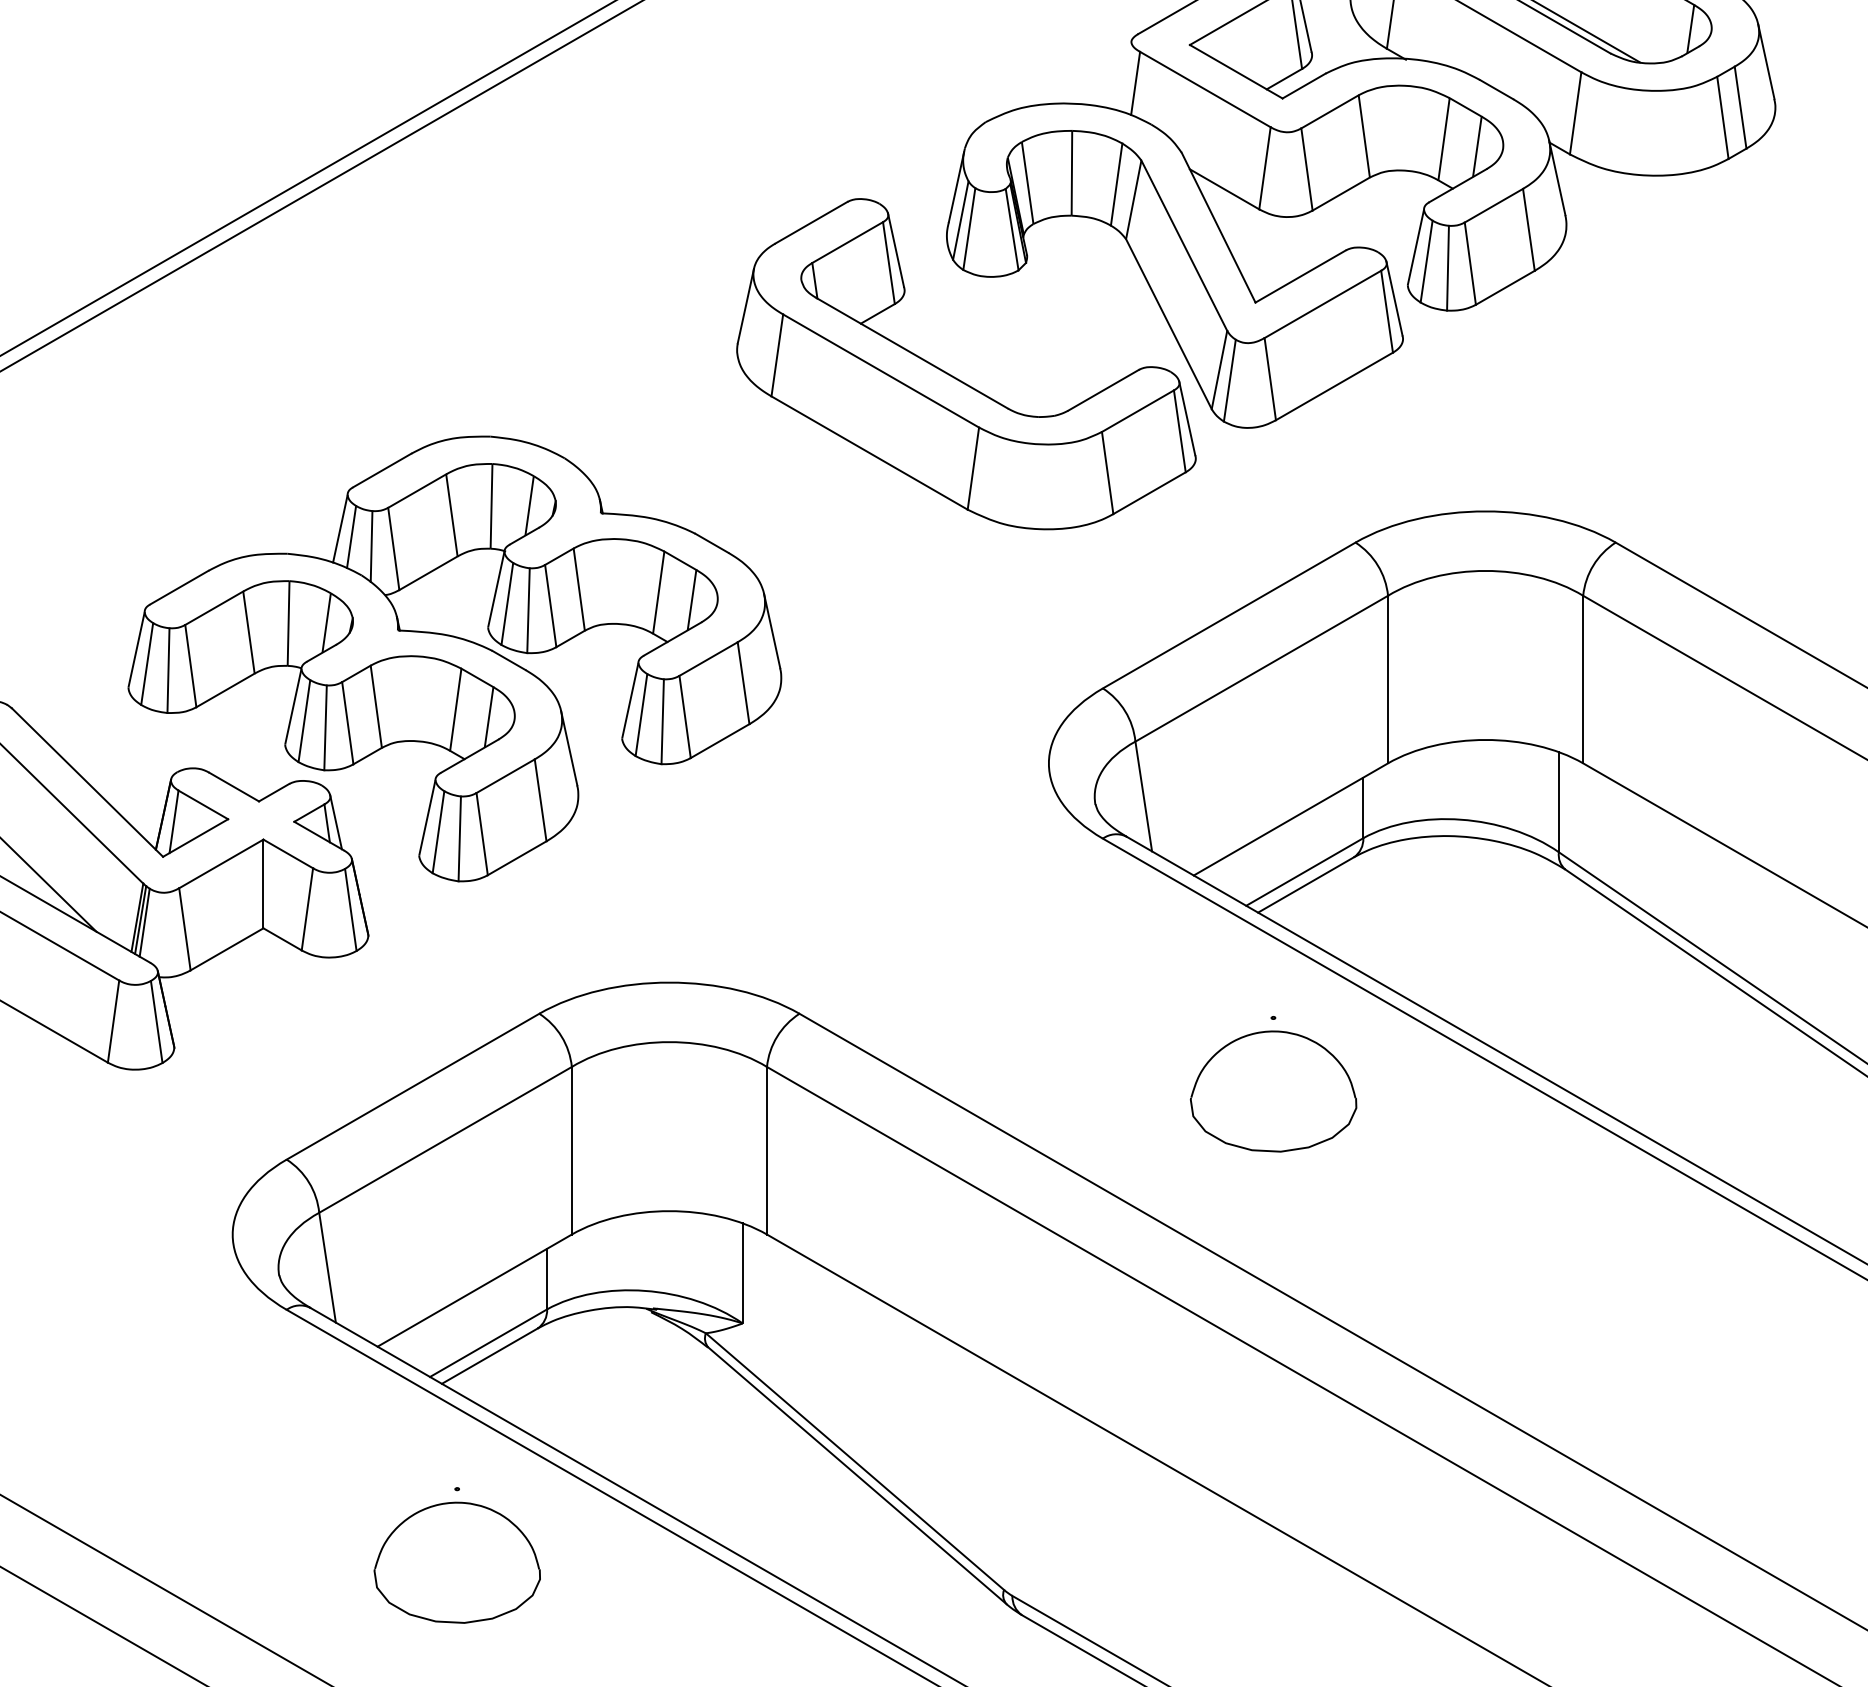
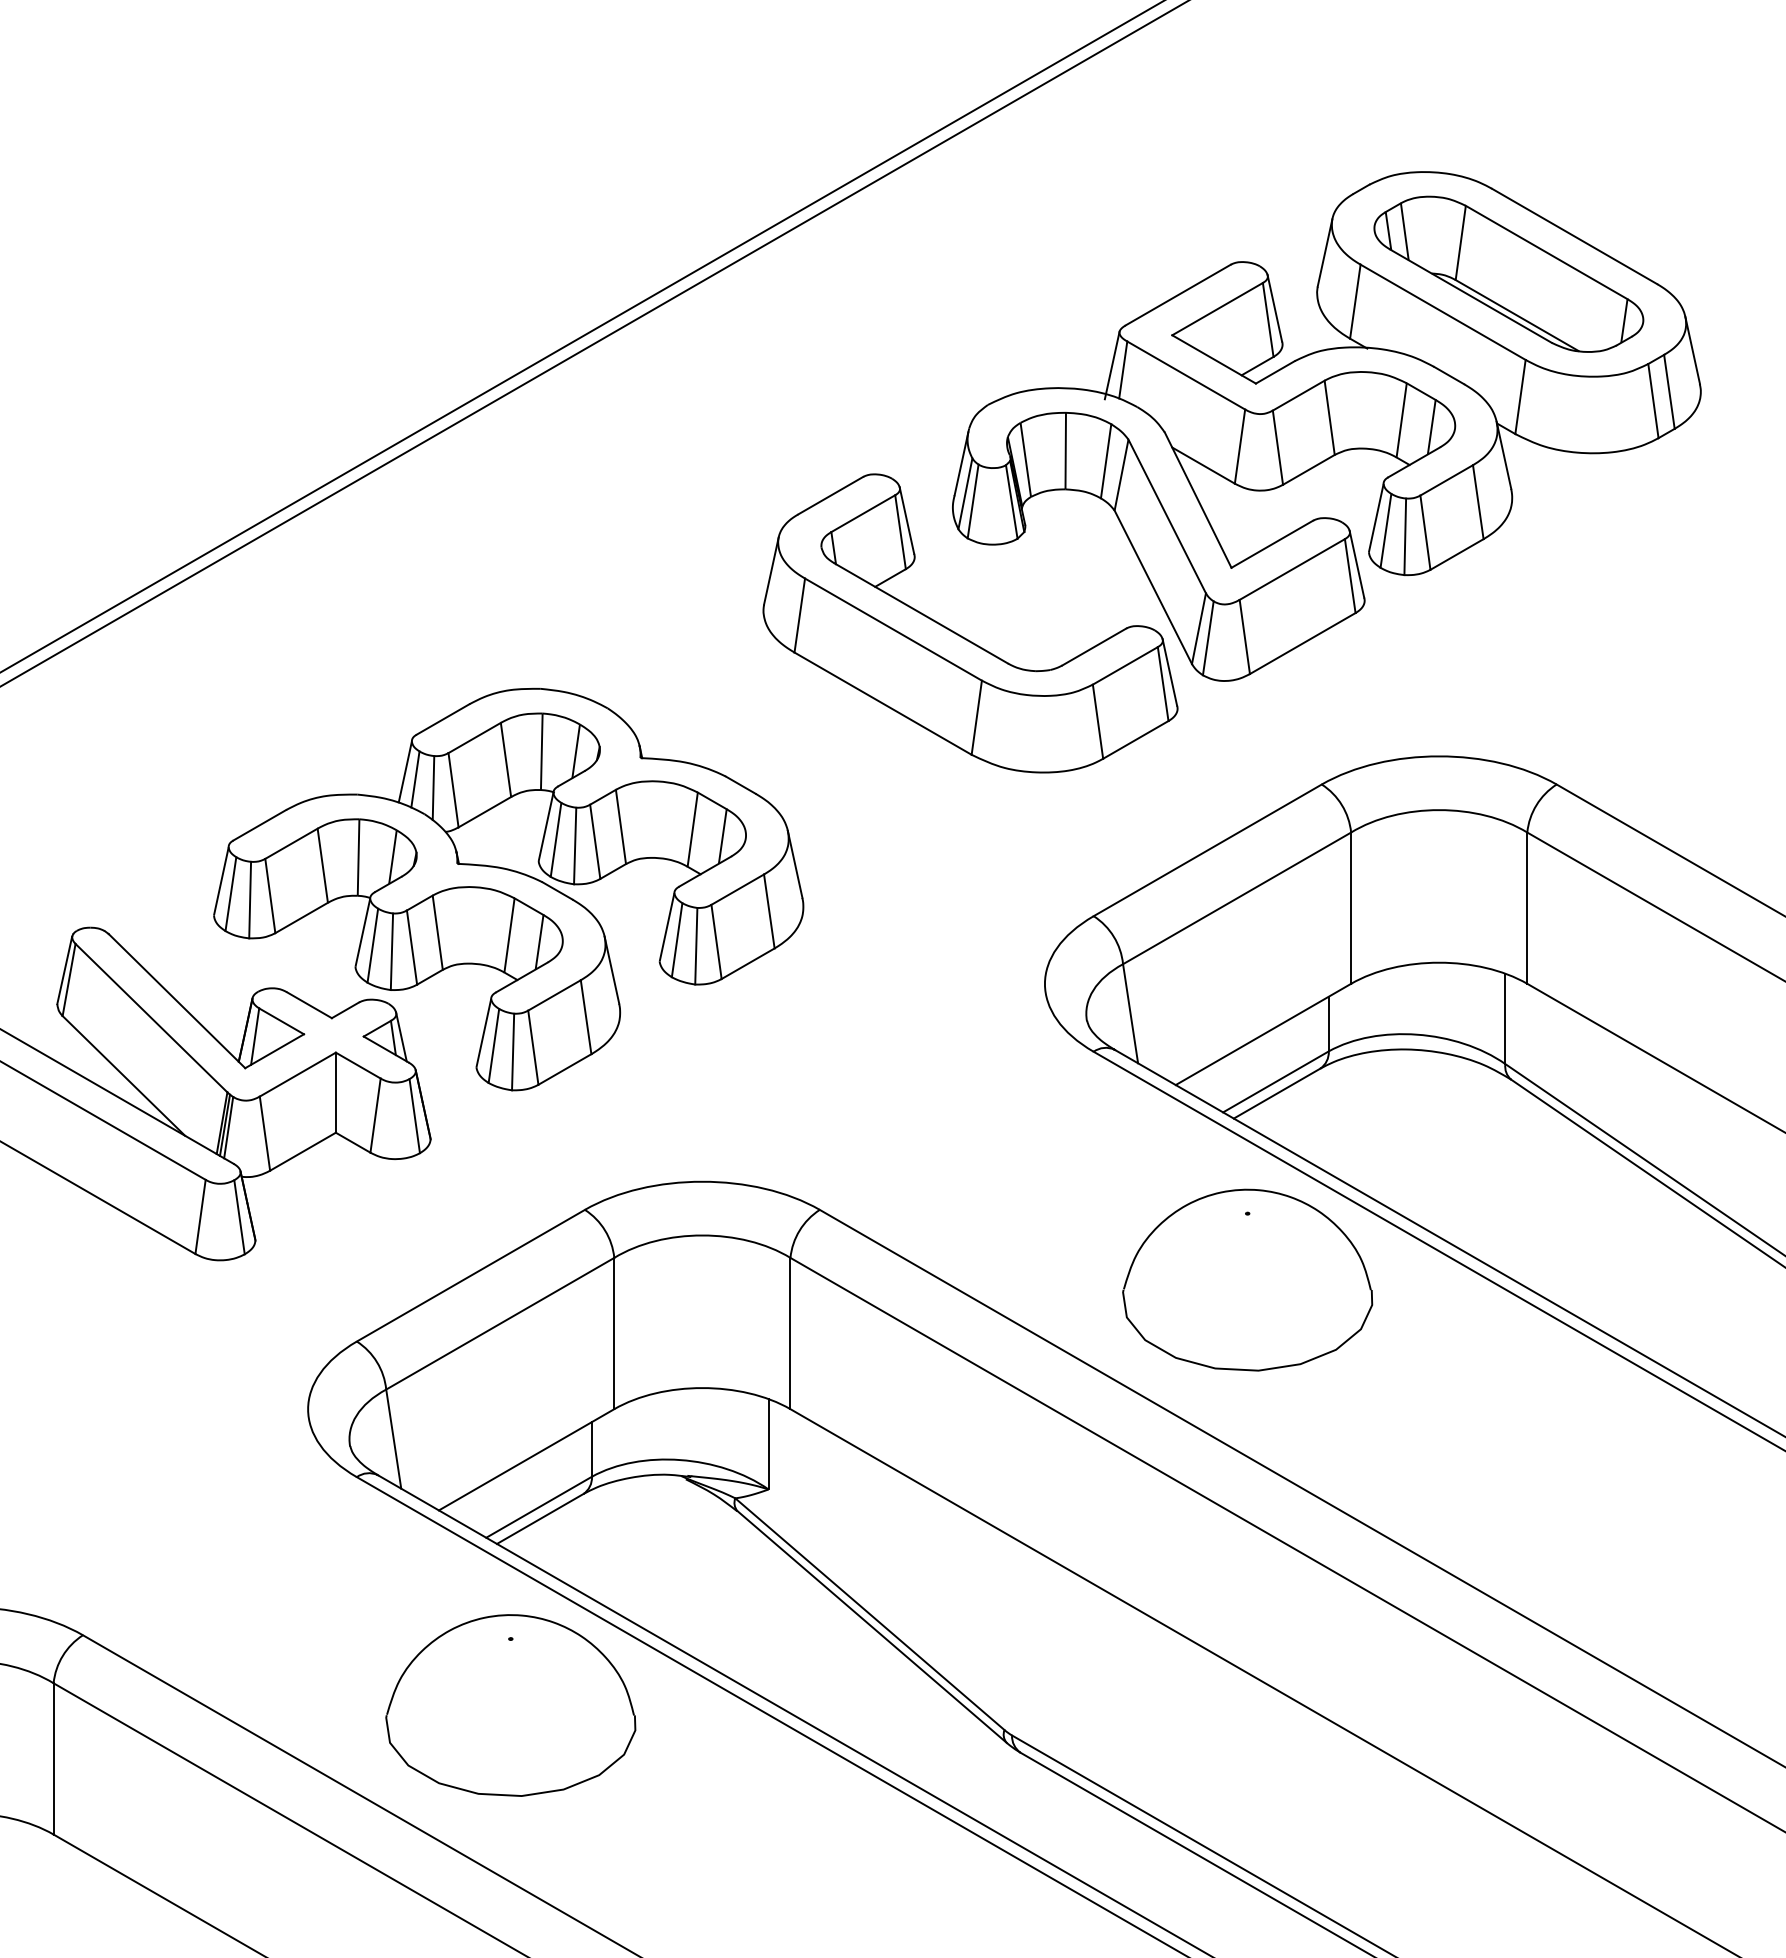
line: (1122, 78) -> (1111, 365), added
part: (1273, 1090) -> (1247, 1279), size x1.67
part: (456, 1562) -> (510, 1705), size x1.67

